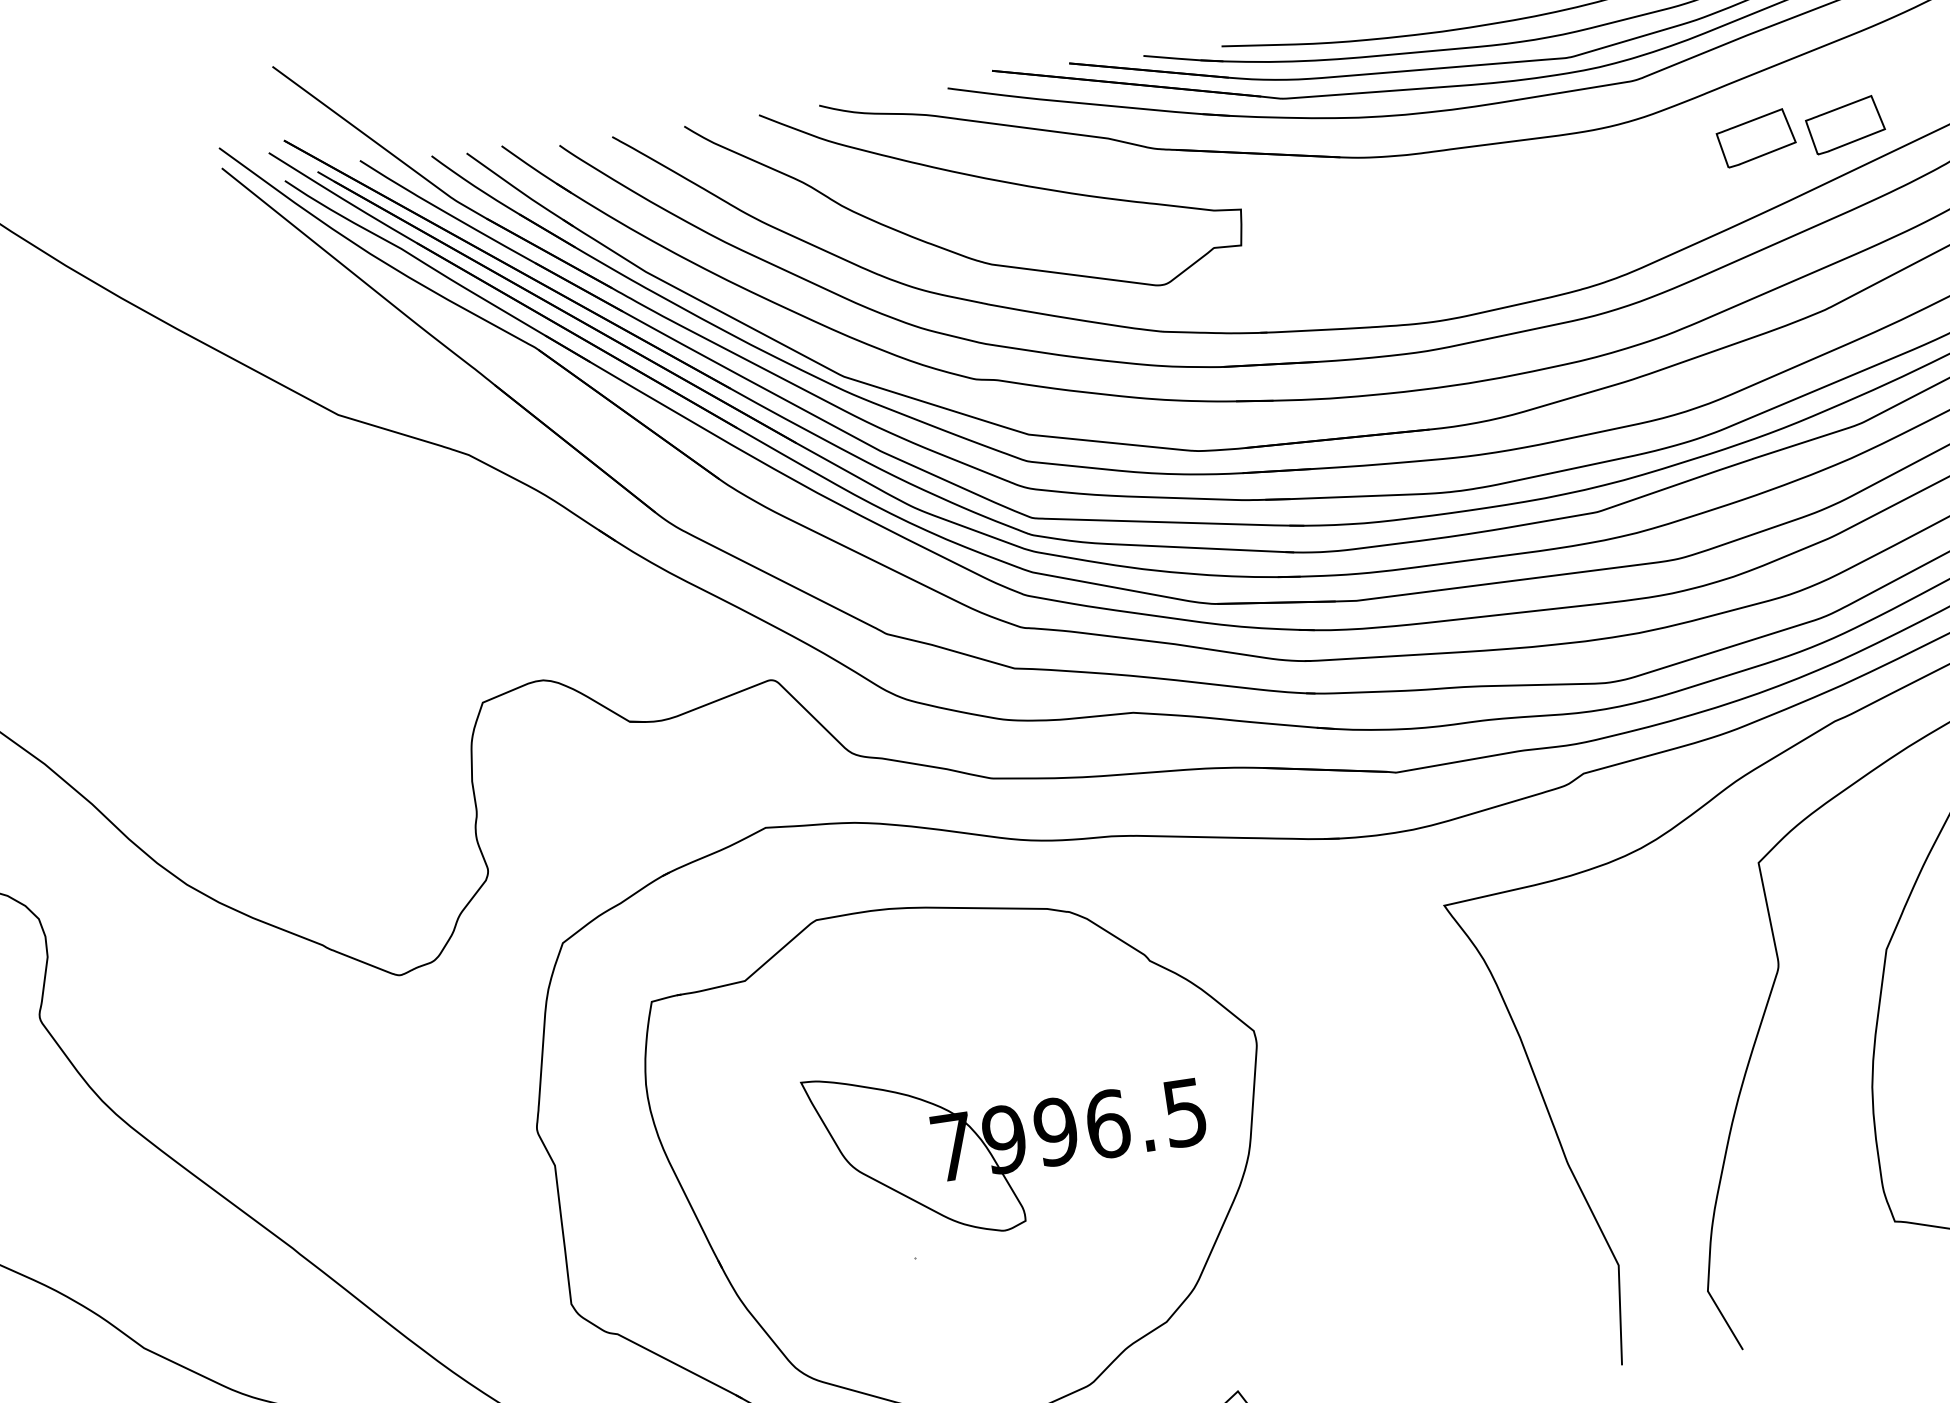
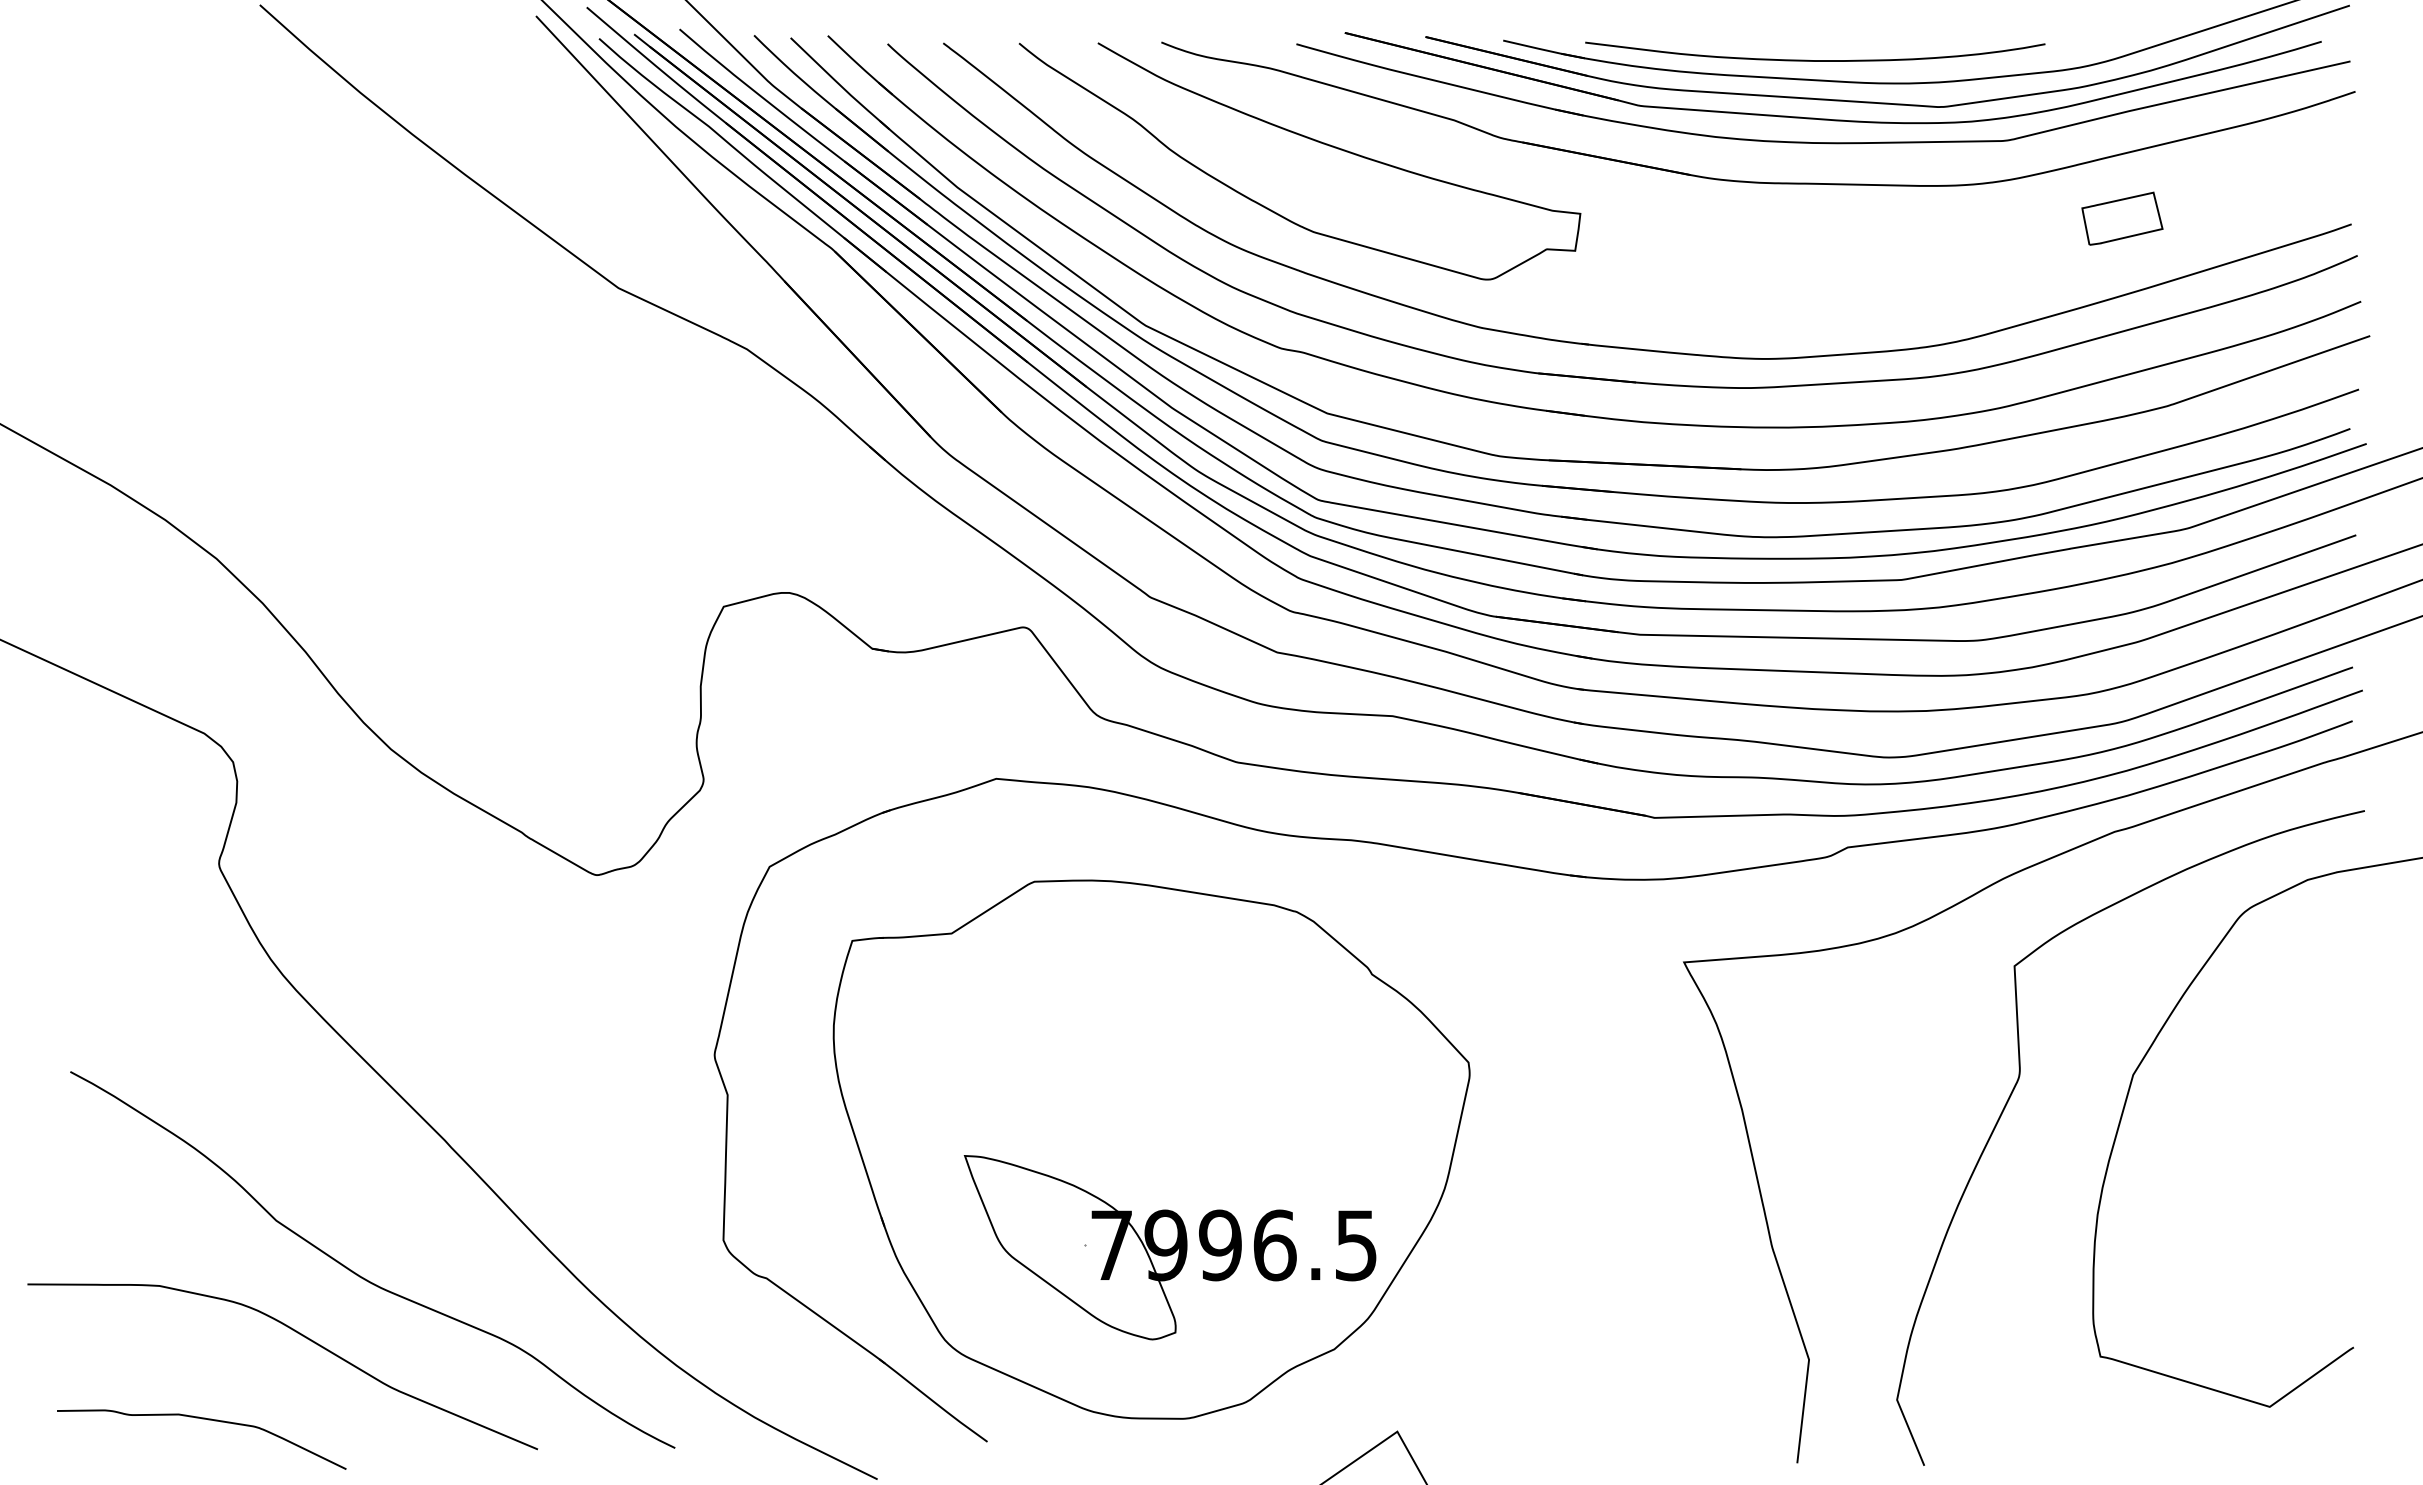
part: (1845, 124) -> (2216, 218), removed
part: (1008, 1140) -> (1169, 1247), moved

